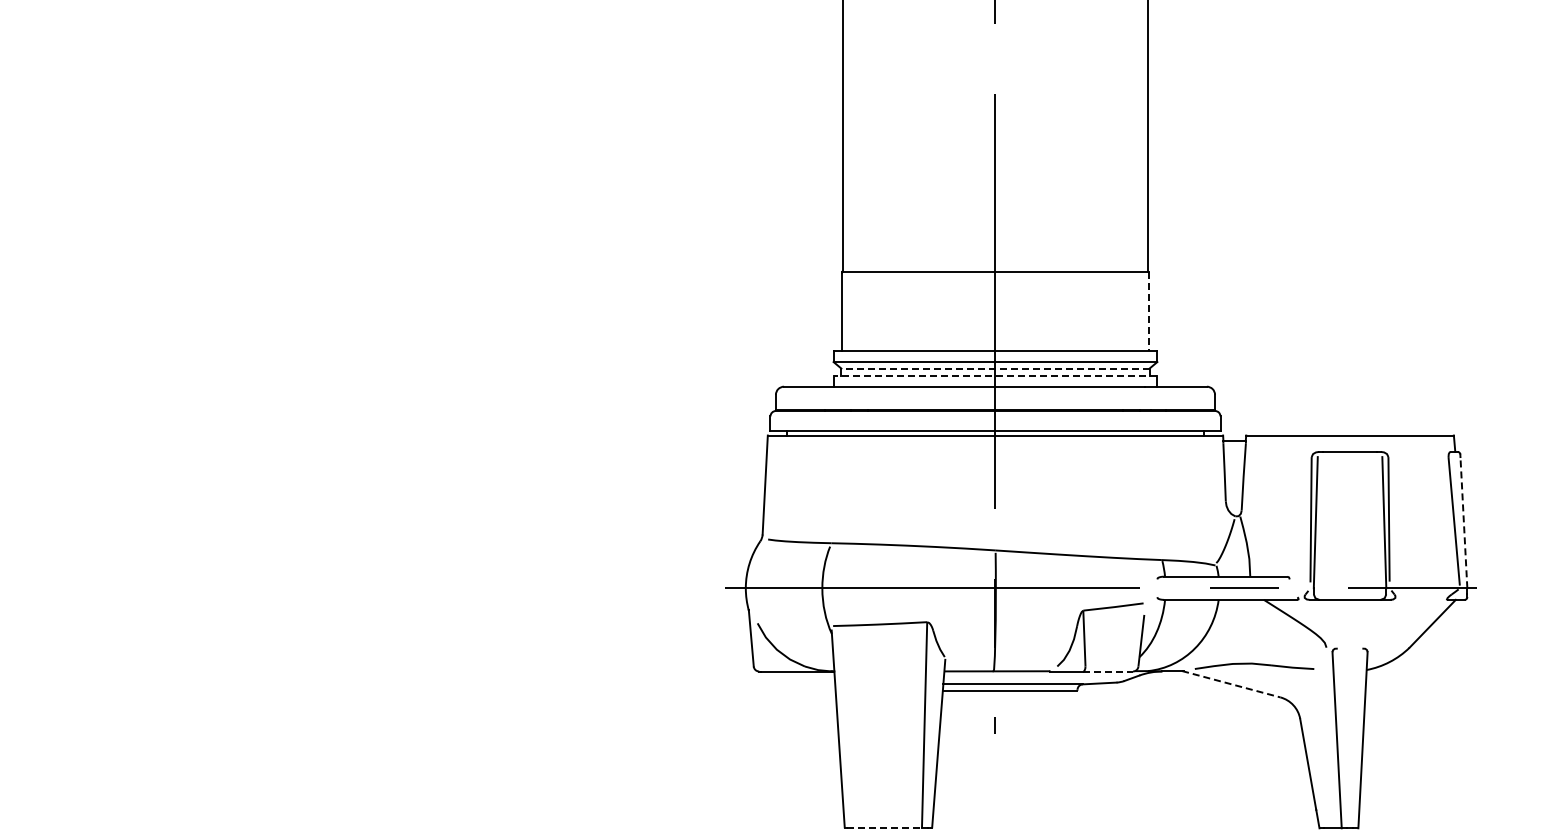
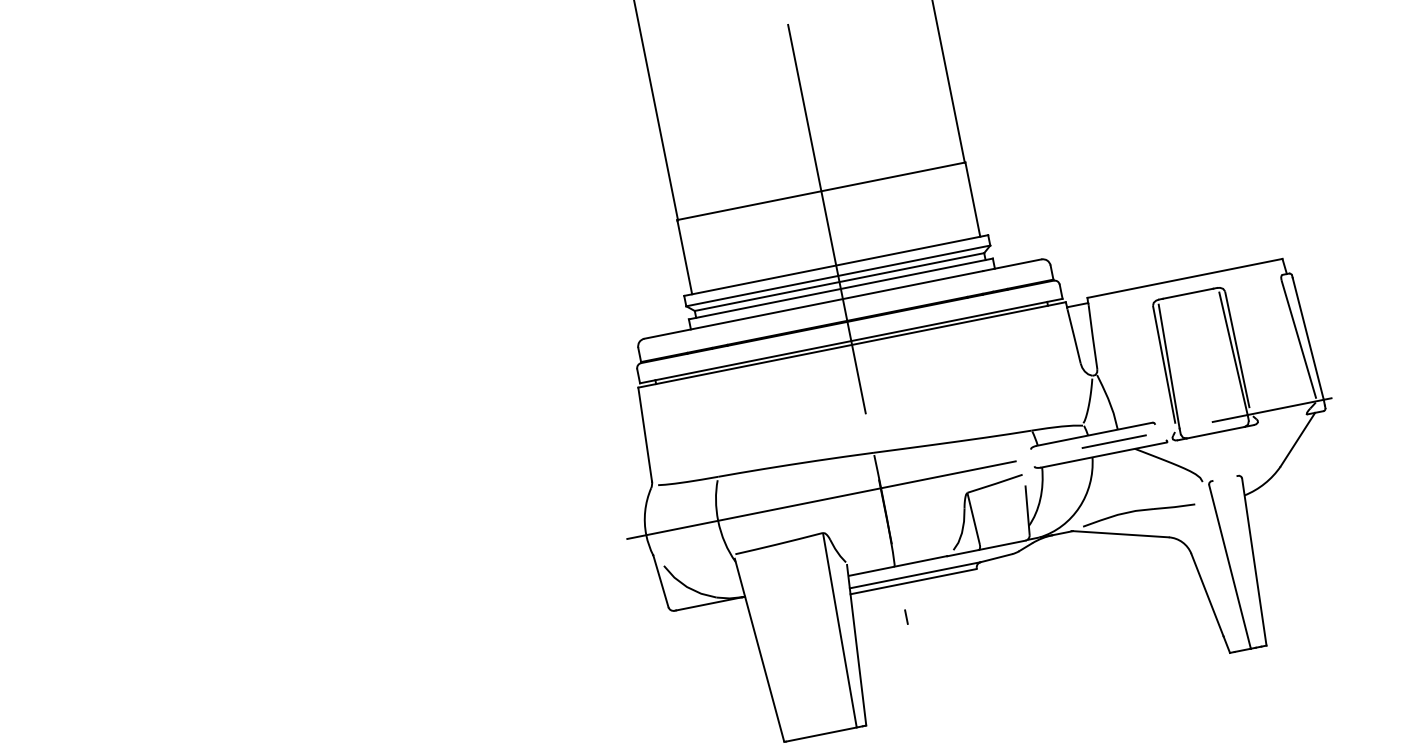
line: (1148, 311) -> (972, 199), dashed -> solid
line: (994, 368) -> (838, 282), dashed -> solid
line: (995, 375) -> (840, 288), dashed -> solid
line: (1463, 522) -> (1307, 338), dashed -> solid
line: (1108, 671) -> (1002, 545), dashed -> solid
line: (1231, 684) -> (1120, 534), dashed -> solid
line: (884, 828) -> (821, 734), dashed -> solid

